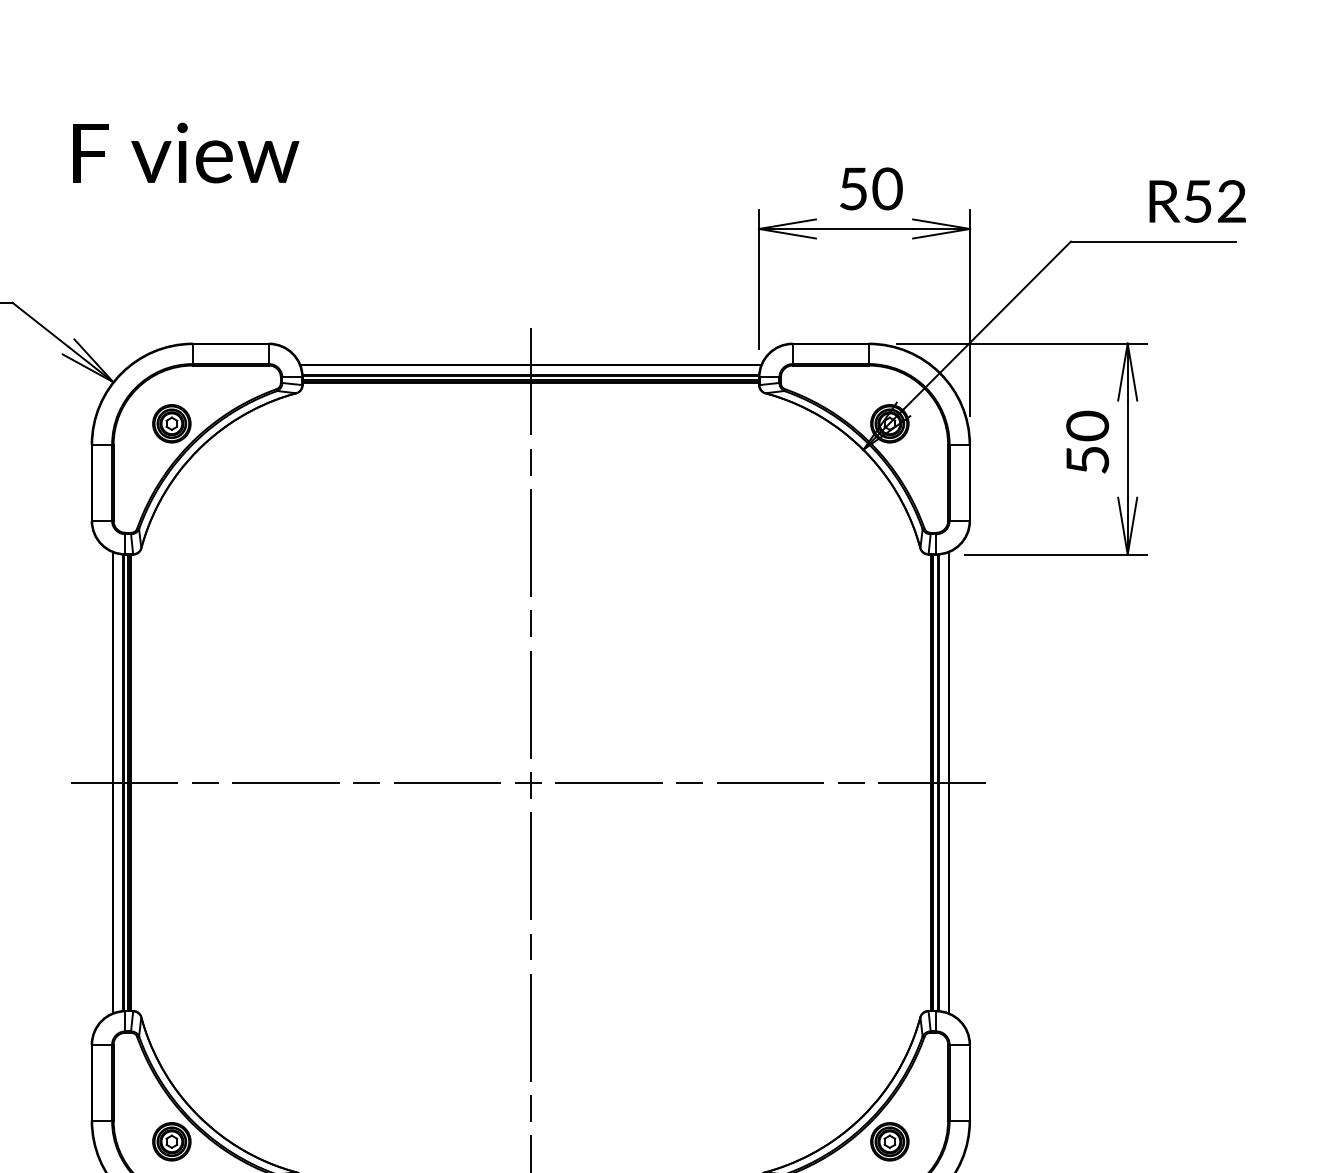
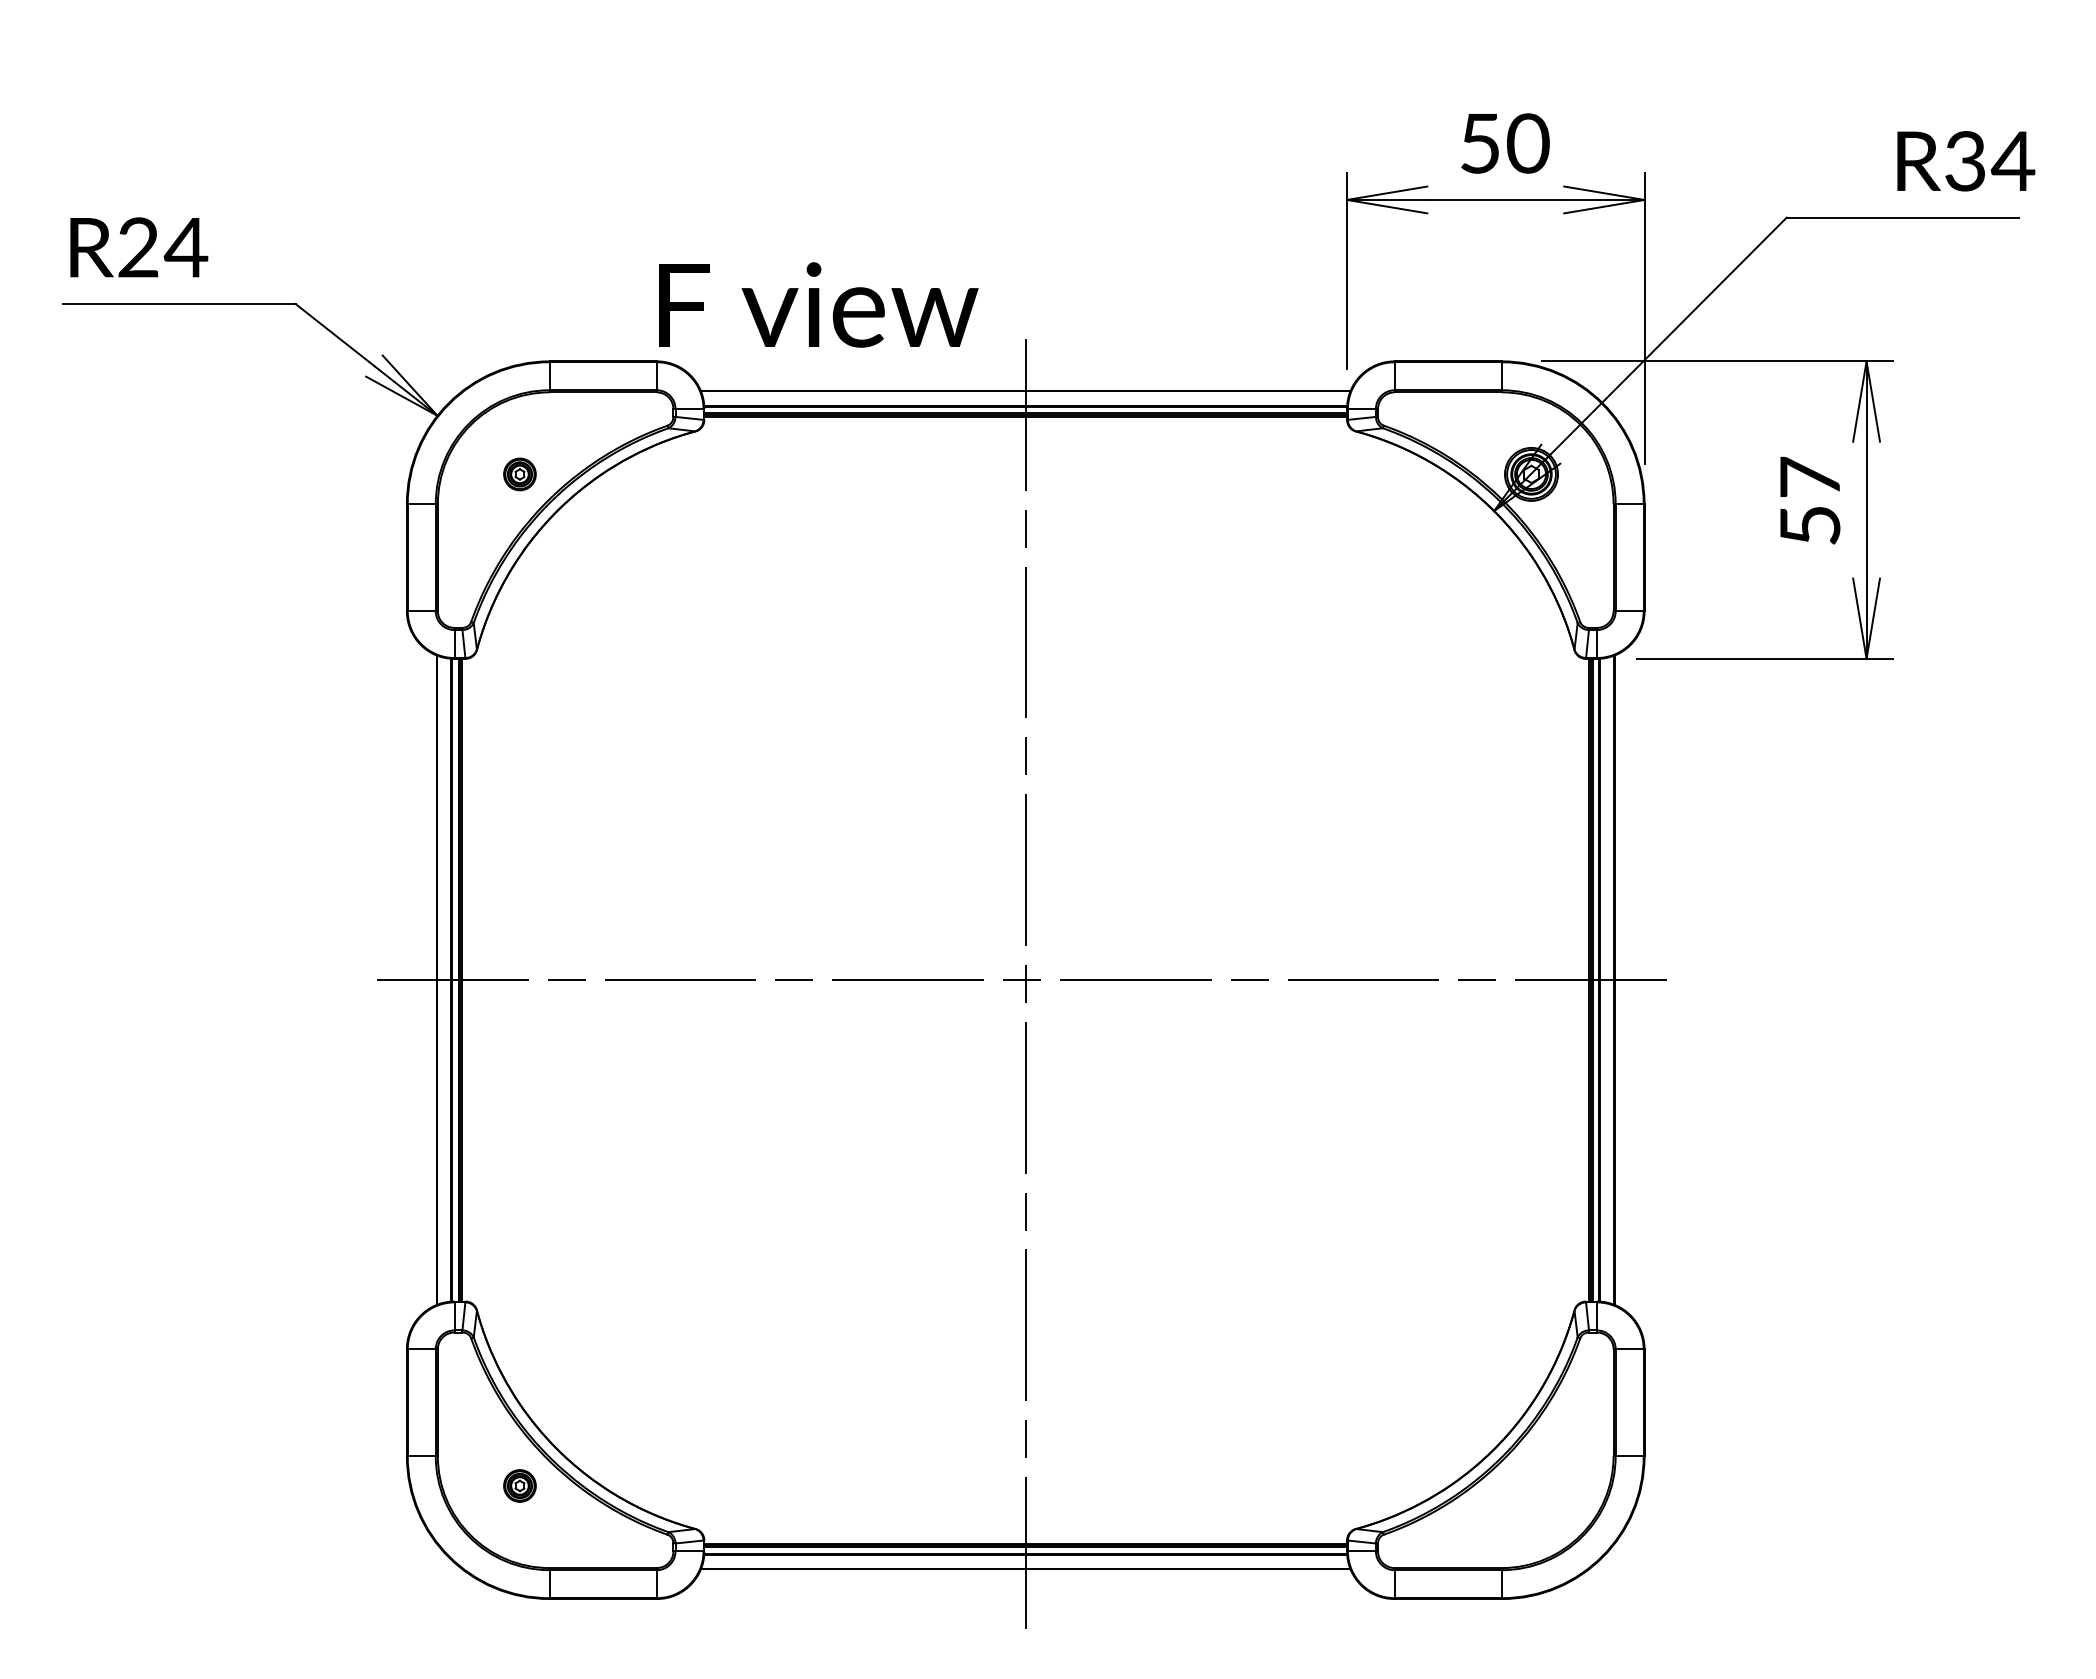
text: (185, 152) -> (818, 304), moved
text: (1215, 201) -> (1990, 161), R52 -> R34
part: (171, 423) -> (519, 474), size x0.6
text: (1087, 425) -> (1809, 477), 50 -> 57
part: (171, 1141) -> (519, 1485), size x0.6
part: (889, 1141) -> (1531, 1485), removed

